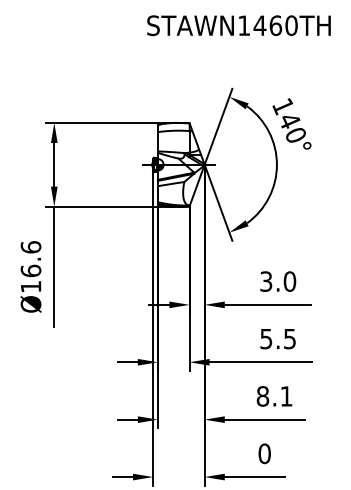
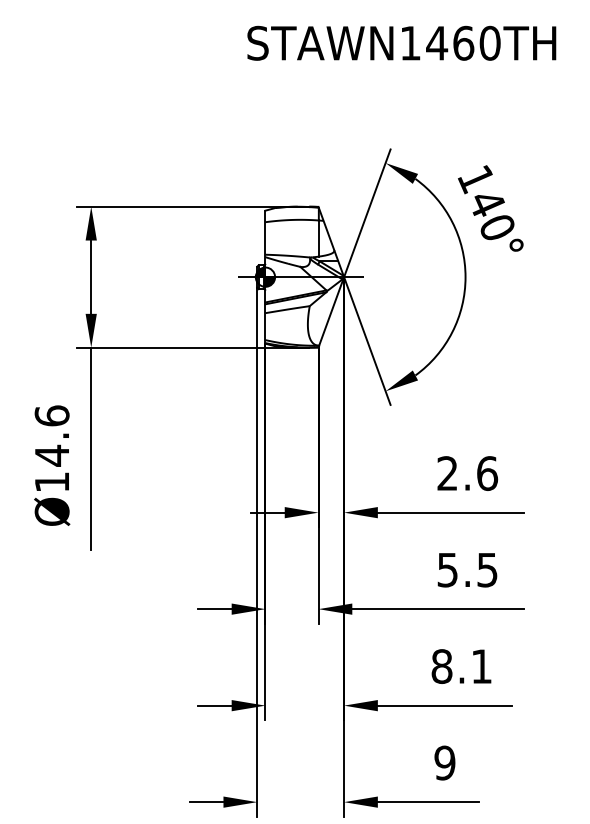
text: (30, 270) -> (51, 454), Ø16.6 -> Ø14.6
text: (278, 281) -> (468, 473), 3.0 -> 2.6
text: (264, 453) -> (444, 762), 0 -> 9

